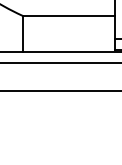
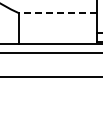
line: (68, 16) -> (57, 13), solid -> dashed

